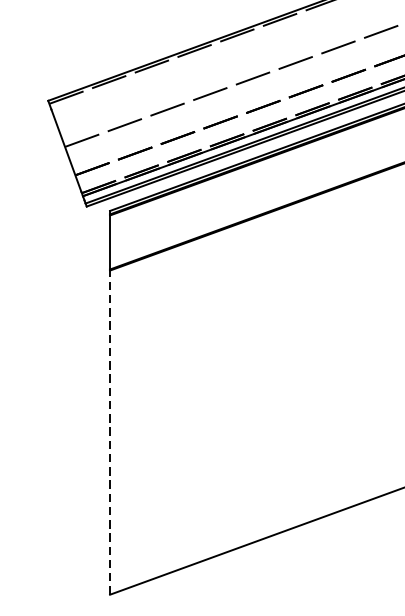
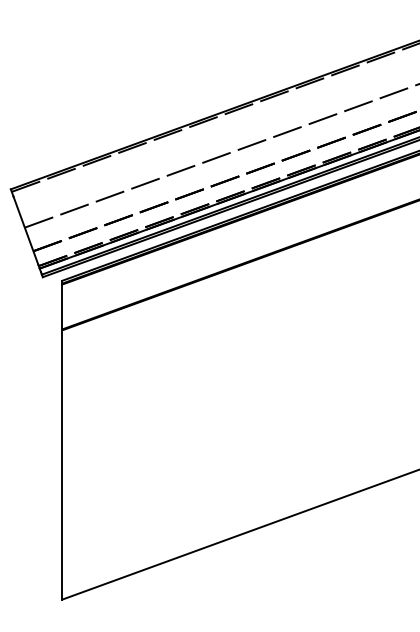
line: (110, 433) -> (62, 465), dashed -> solid

